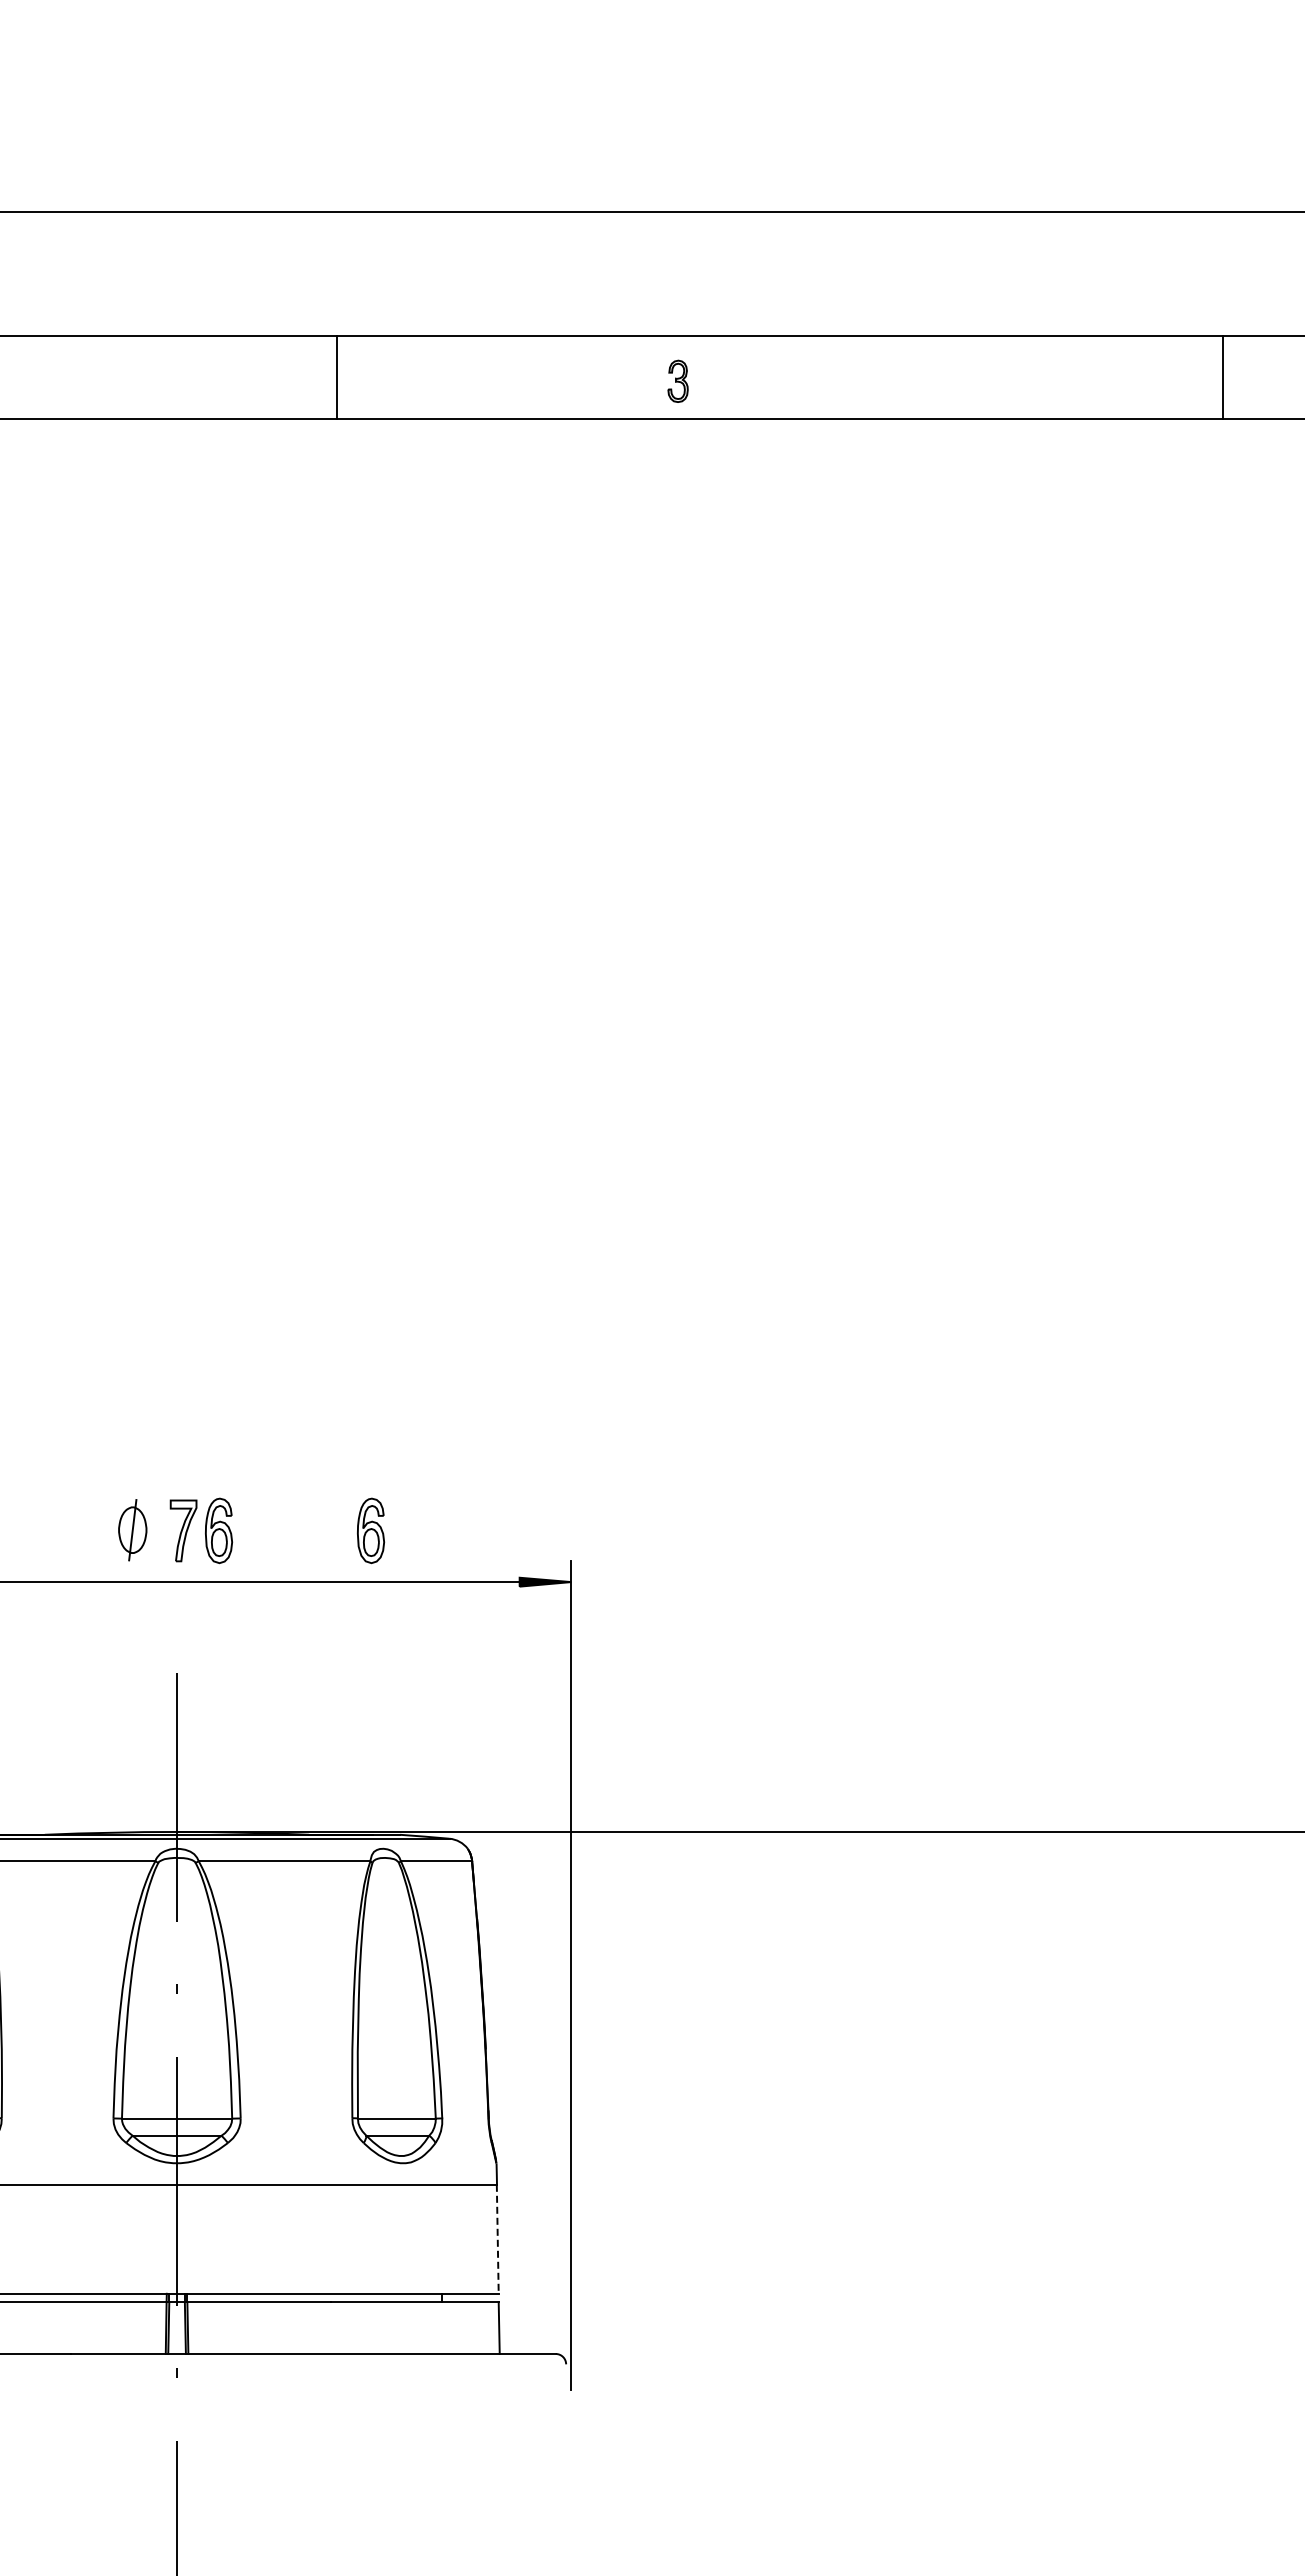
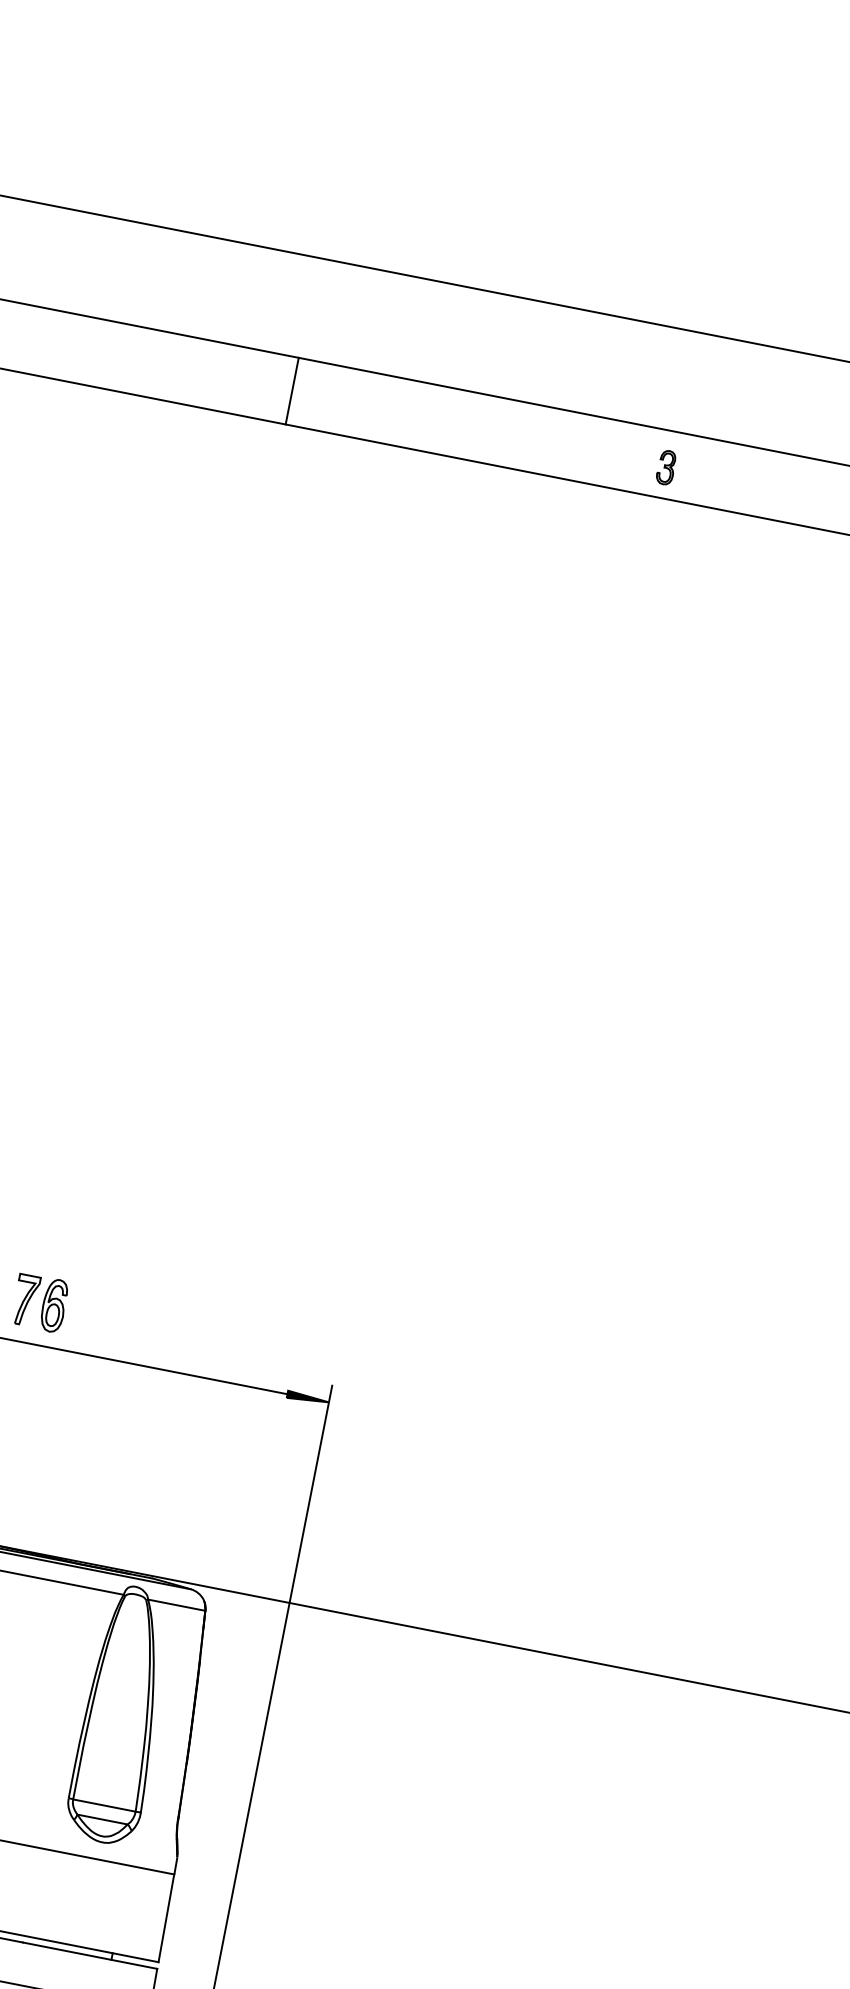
line: (337, 377) -> (292, 391), moved
part: (677, 380) -> (666, 466), moved
part: (371, 1530) -> (176, 1329), removed
line: (497, 2239) -> (166, 1918), dashed -> solid

